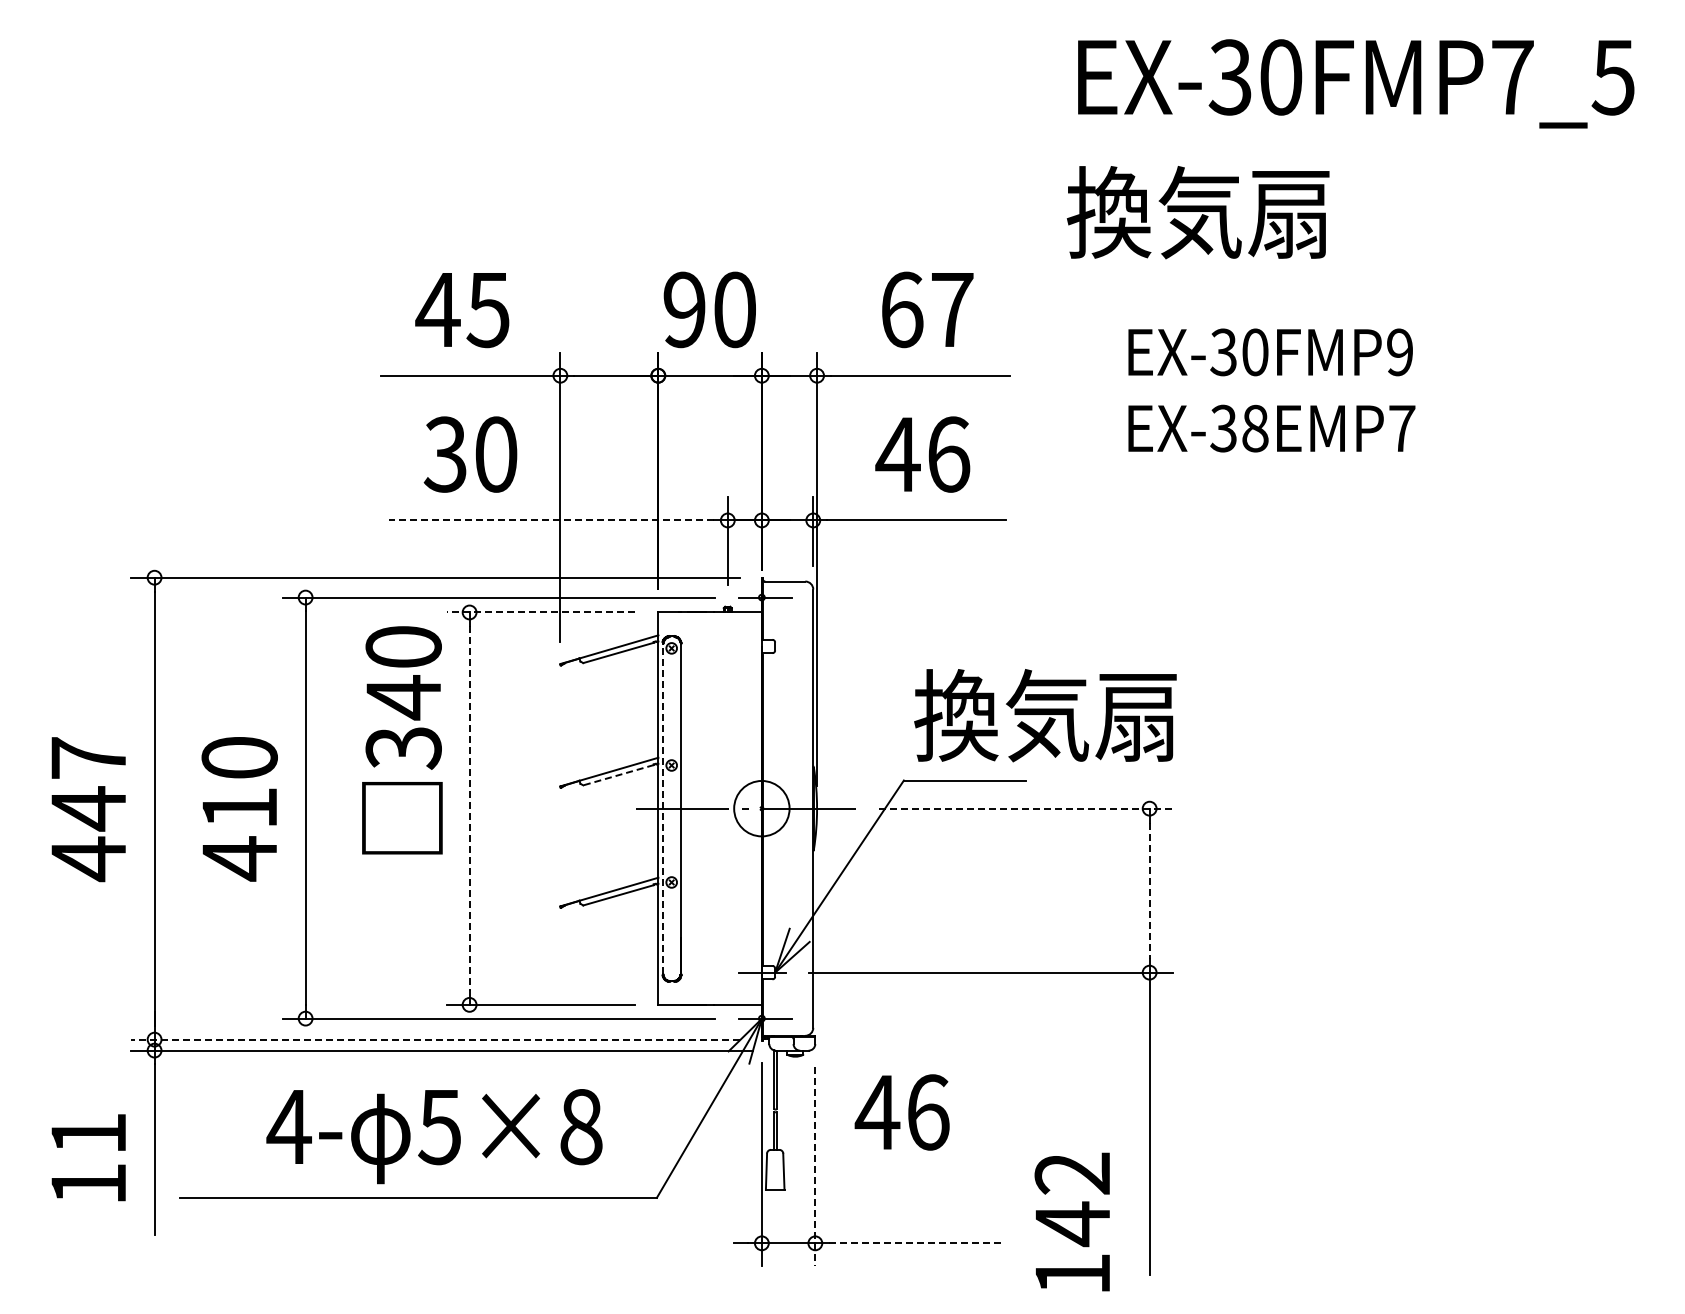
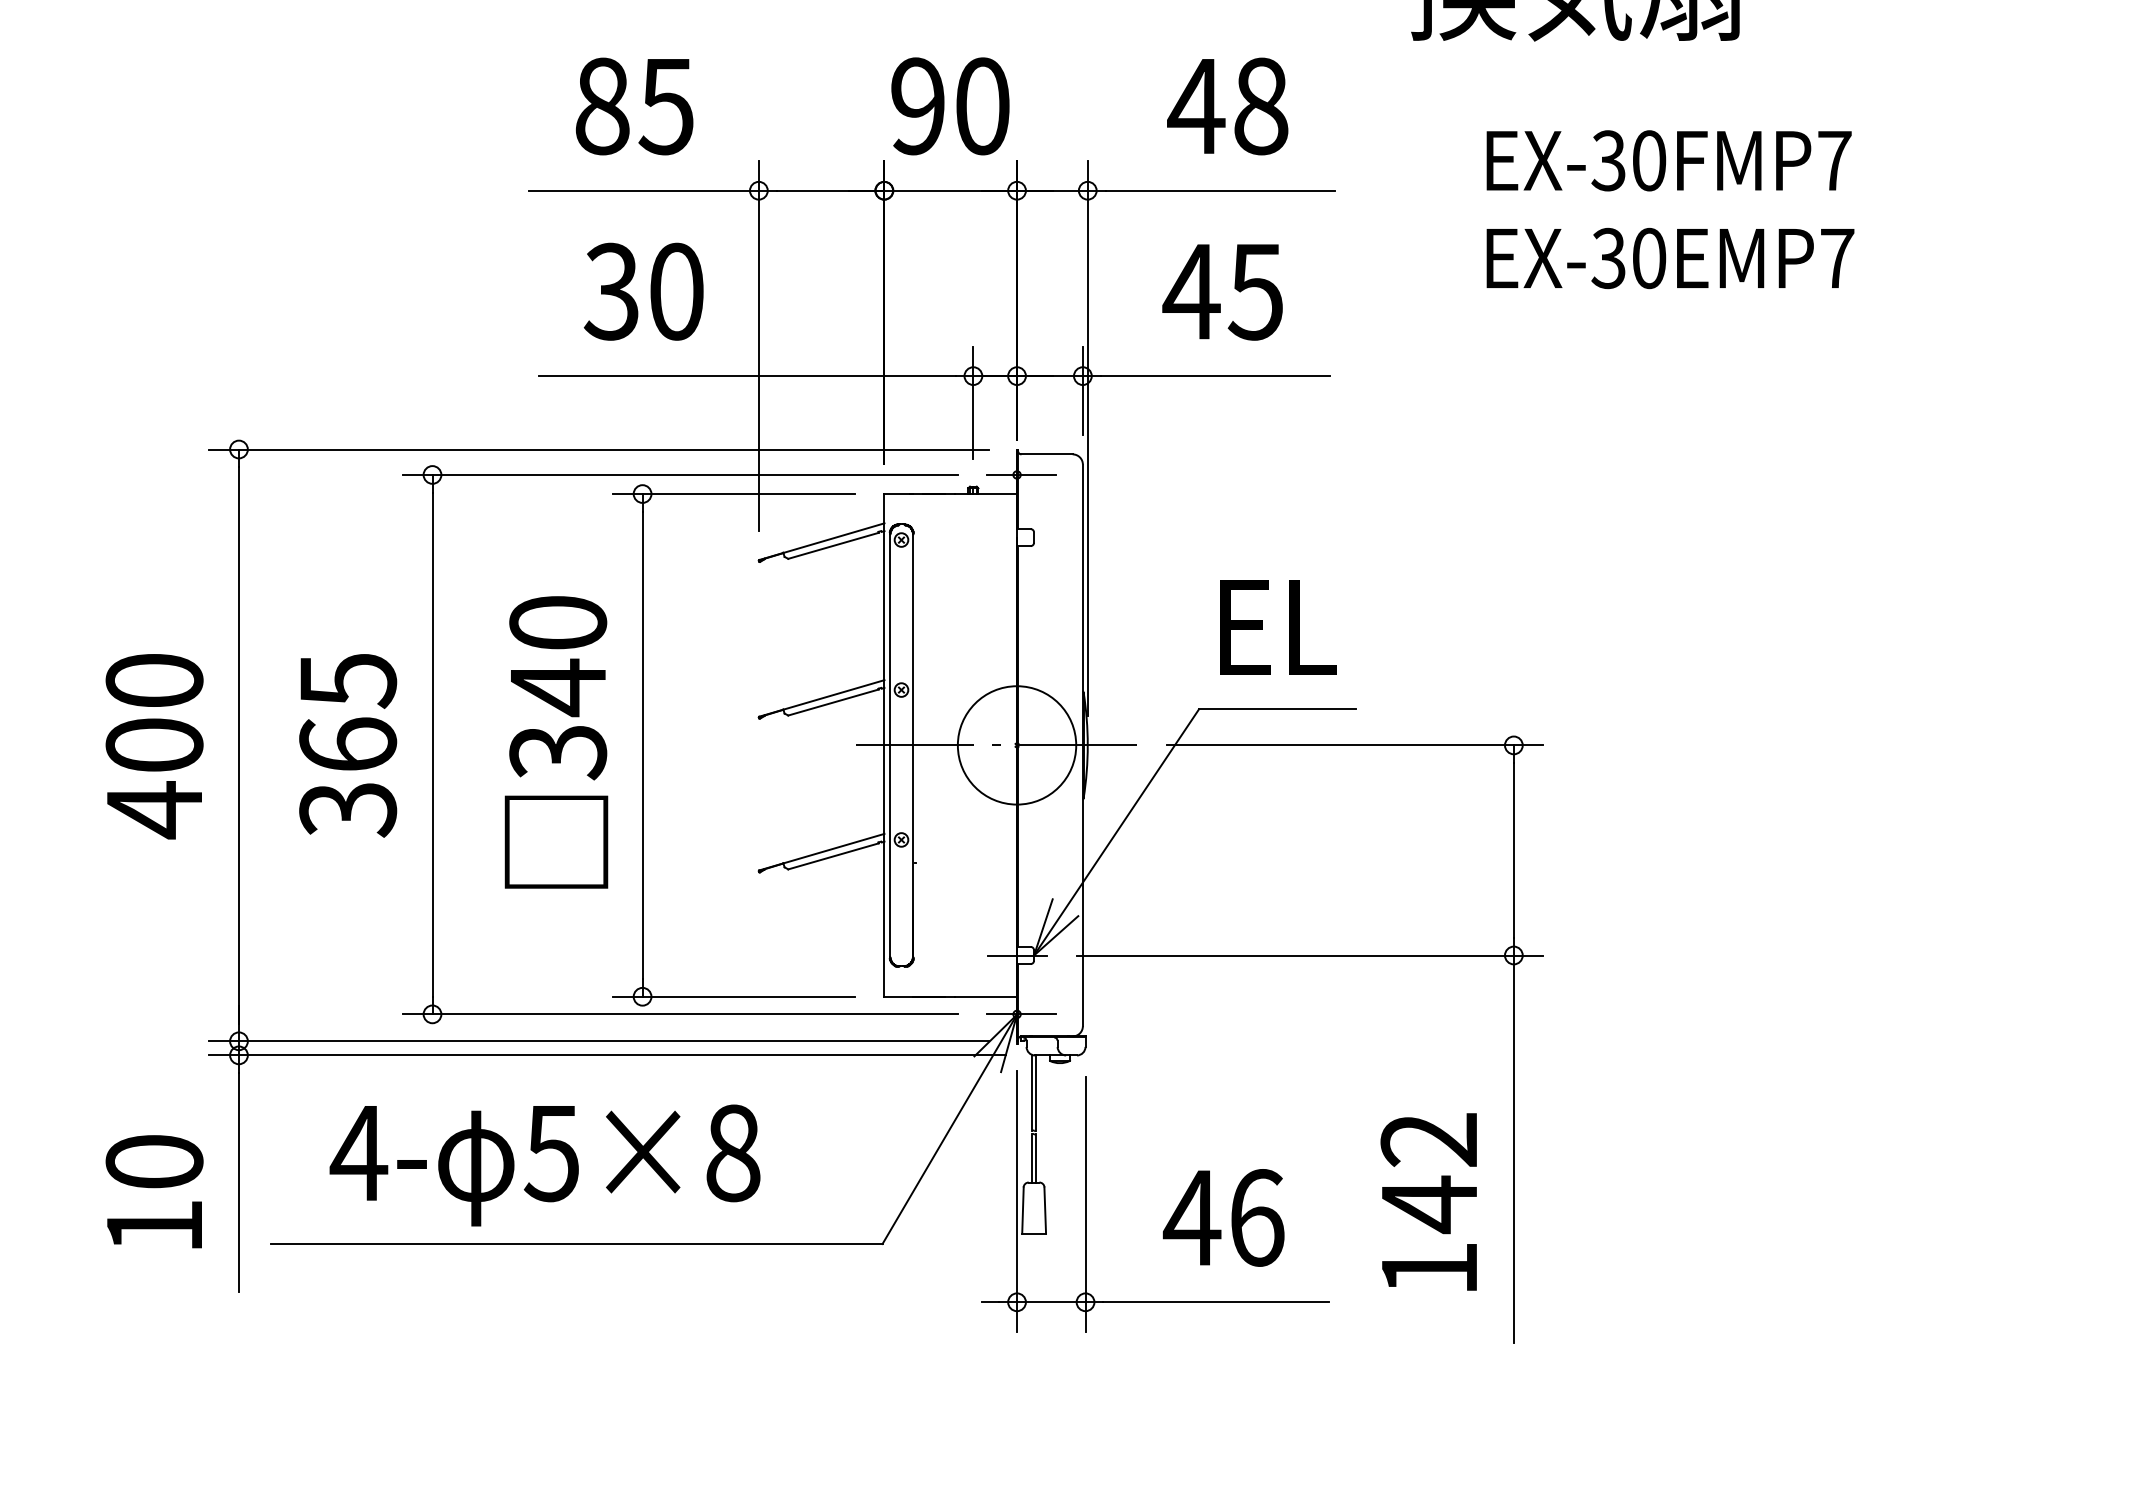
text: (437, 309) -> (601, 105), 45 -> 85
text: (926, 309) -> (1227, 105), 67 -> 48
text: (1400, 352) -> (1835, 160), EX-30FMP9 -> EX-30FMP7
text: (1255, 428) -> (1649, 258), EX-38EMP7 -> EX-30EMP7
text: (948, 454) -> (1256, 291), 46 -> 45
line: (551, 520) -> (747, 376), dashed -> solid
line: (540, 612) -> (733, 494), dashed -> solid
text: (1045, 715) -> (1380, 626), 換気扇 -> EL
text: (402, 740) -> (556, 742), moved
line: (618, 775) -> (833, 702), dashed -> solid
text: (88, 784) -> (154, 714), 447 -> 400
line: (662, 808) -> (889, 745), dashed -> solid
circle: (761, 808) -> (1016, 745), size x1.67
line: (1026, 808) -> (1356, 745), dashed -> solid
text: (239, 809) -> (347, 746), 410 -> 365
line: (469, 809) -> (642, 746), dashed -> solid
line: (1149, 891) -> (1513, 851), dashed -> solid
line: (435, 1039) -> (598, 1041), dashed -> solid
text: (901, 1112) -> (1222, 1217), moved
text: (88, 1133) -> (154, 1161), 11 -> 10
text: (434, 1136) -> (545, 1165), moved
line: (815, 1166) -> (1085, 1203), dashed -> solid
text: (1071, 1221) -> (1427, 1201), moved
line: (917, 1243) -> (1216, 1302), dashed -> solid

